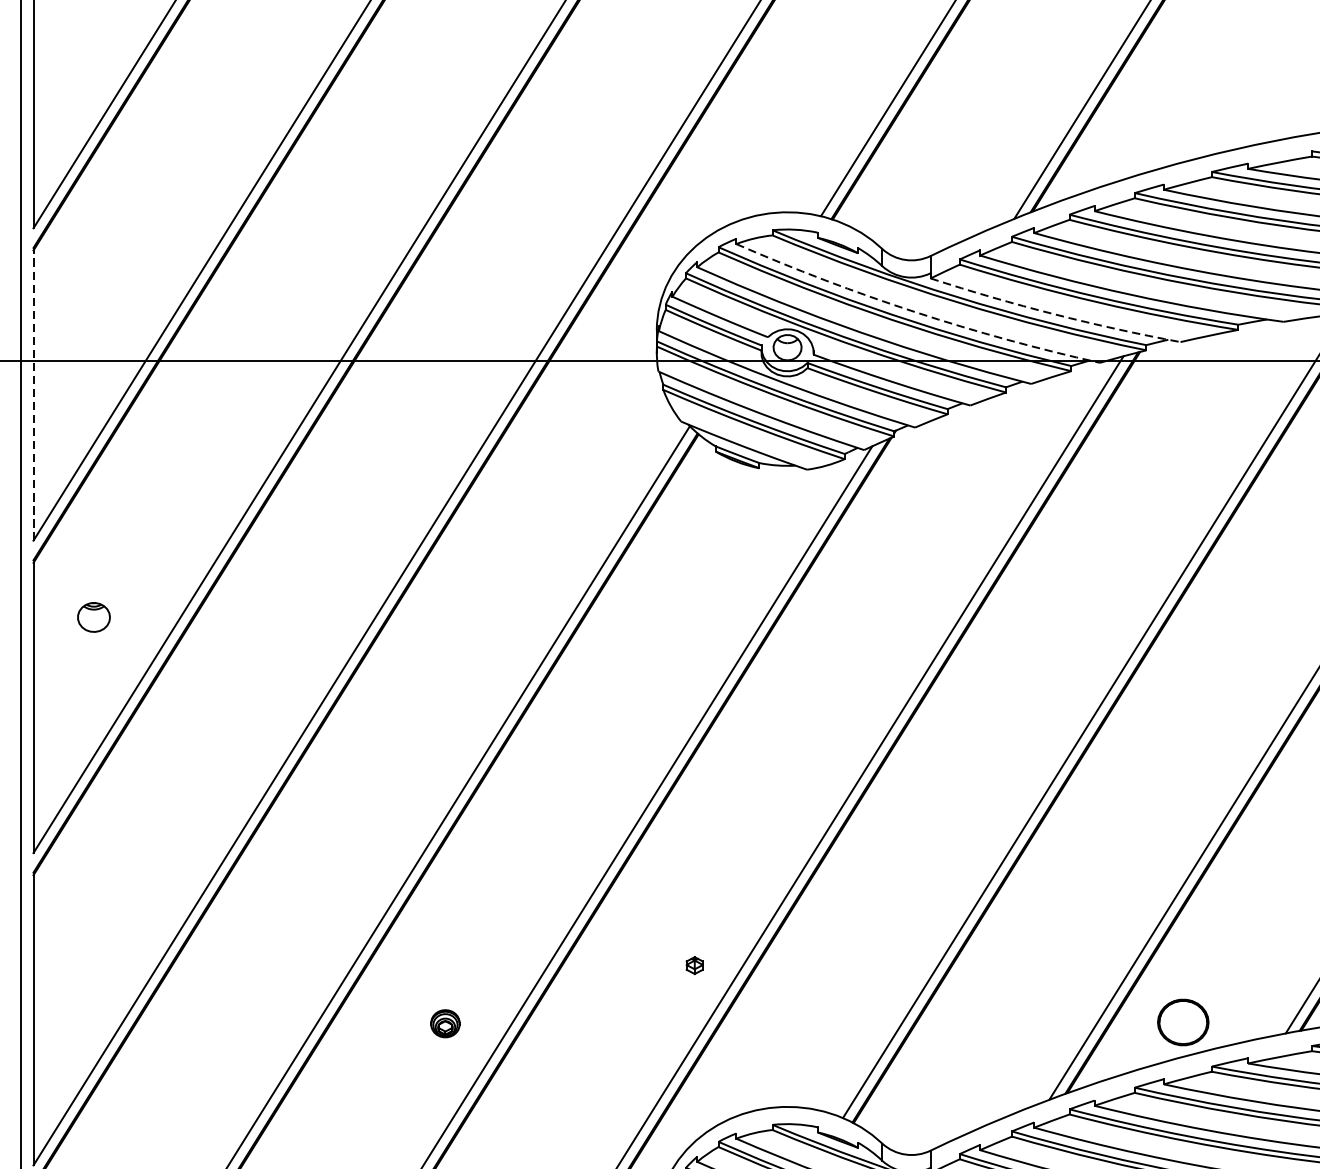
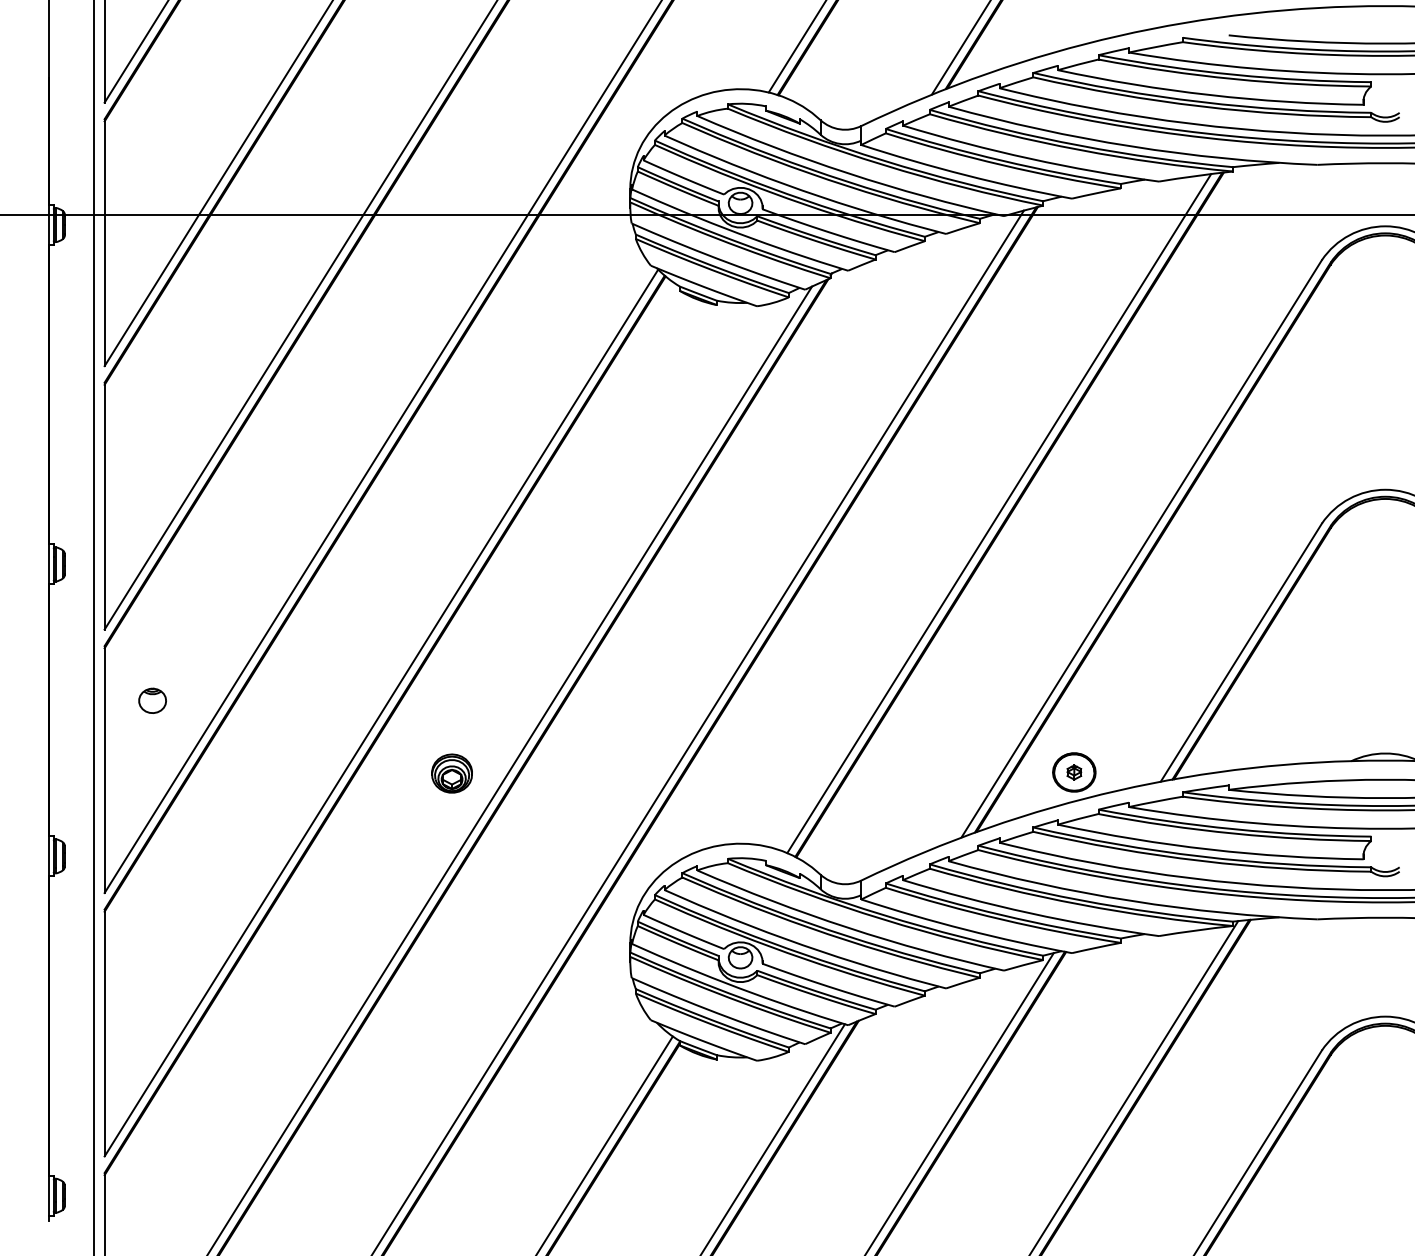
arc: (915, 312) -> (848, 173), dashed -> solid
arc: (1054, 314) -> (965, 175), dashed -> solid
line: (33, 395) -> (104, 243), dashed -> solid
part: (93, 616) -> (152, 700), moved
part: (694, 965) -> (1074, 772), moved
part: (444, 1023) -> (451, 773), size x1.67

